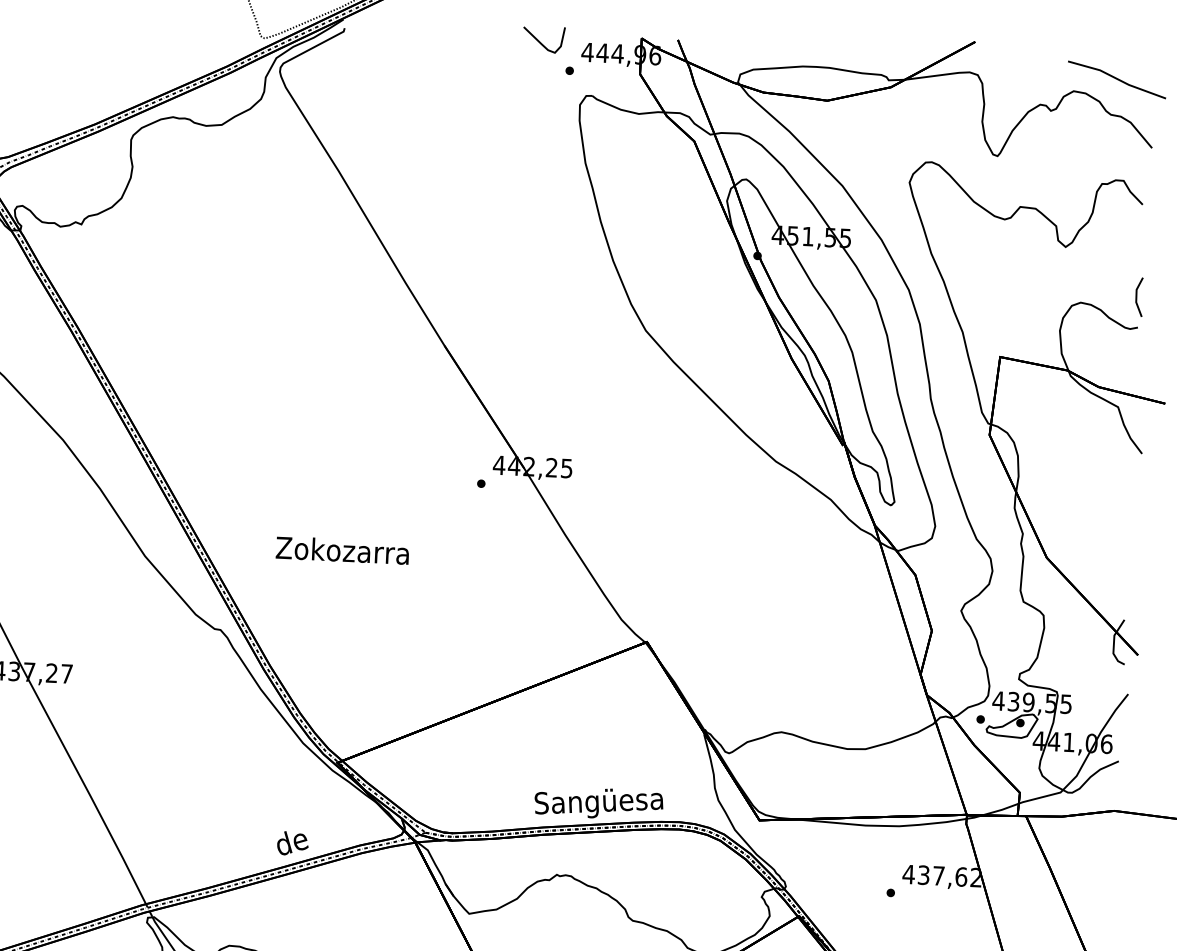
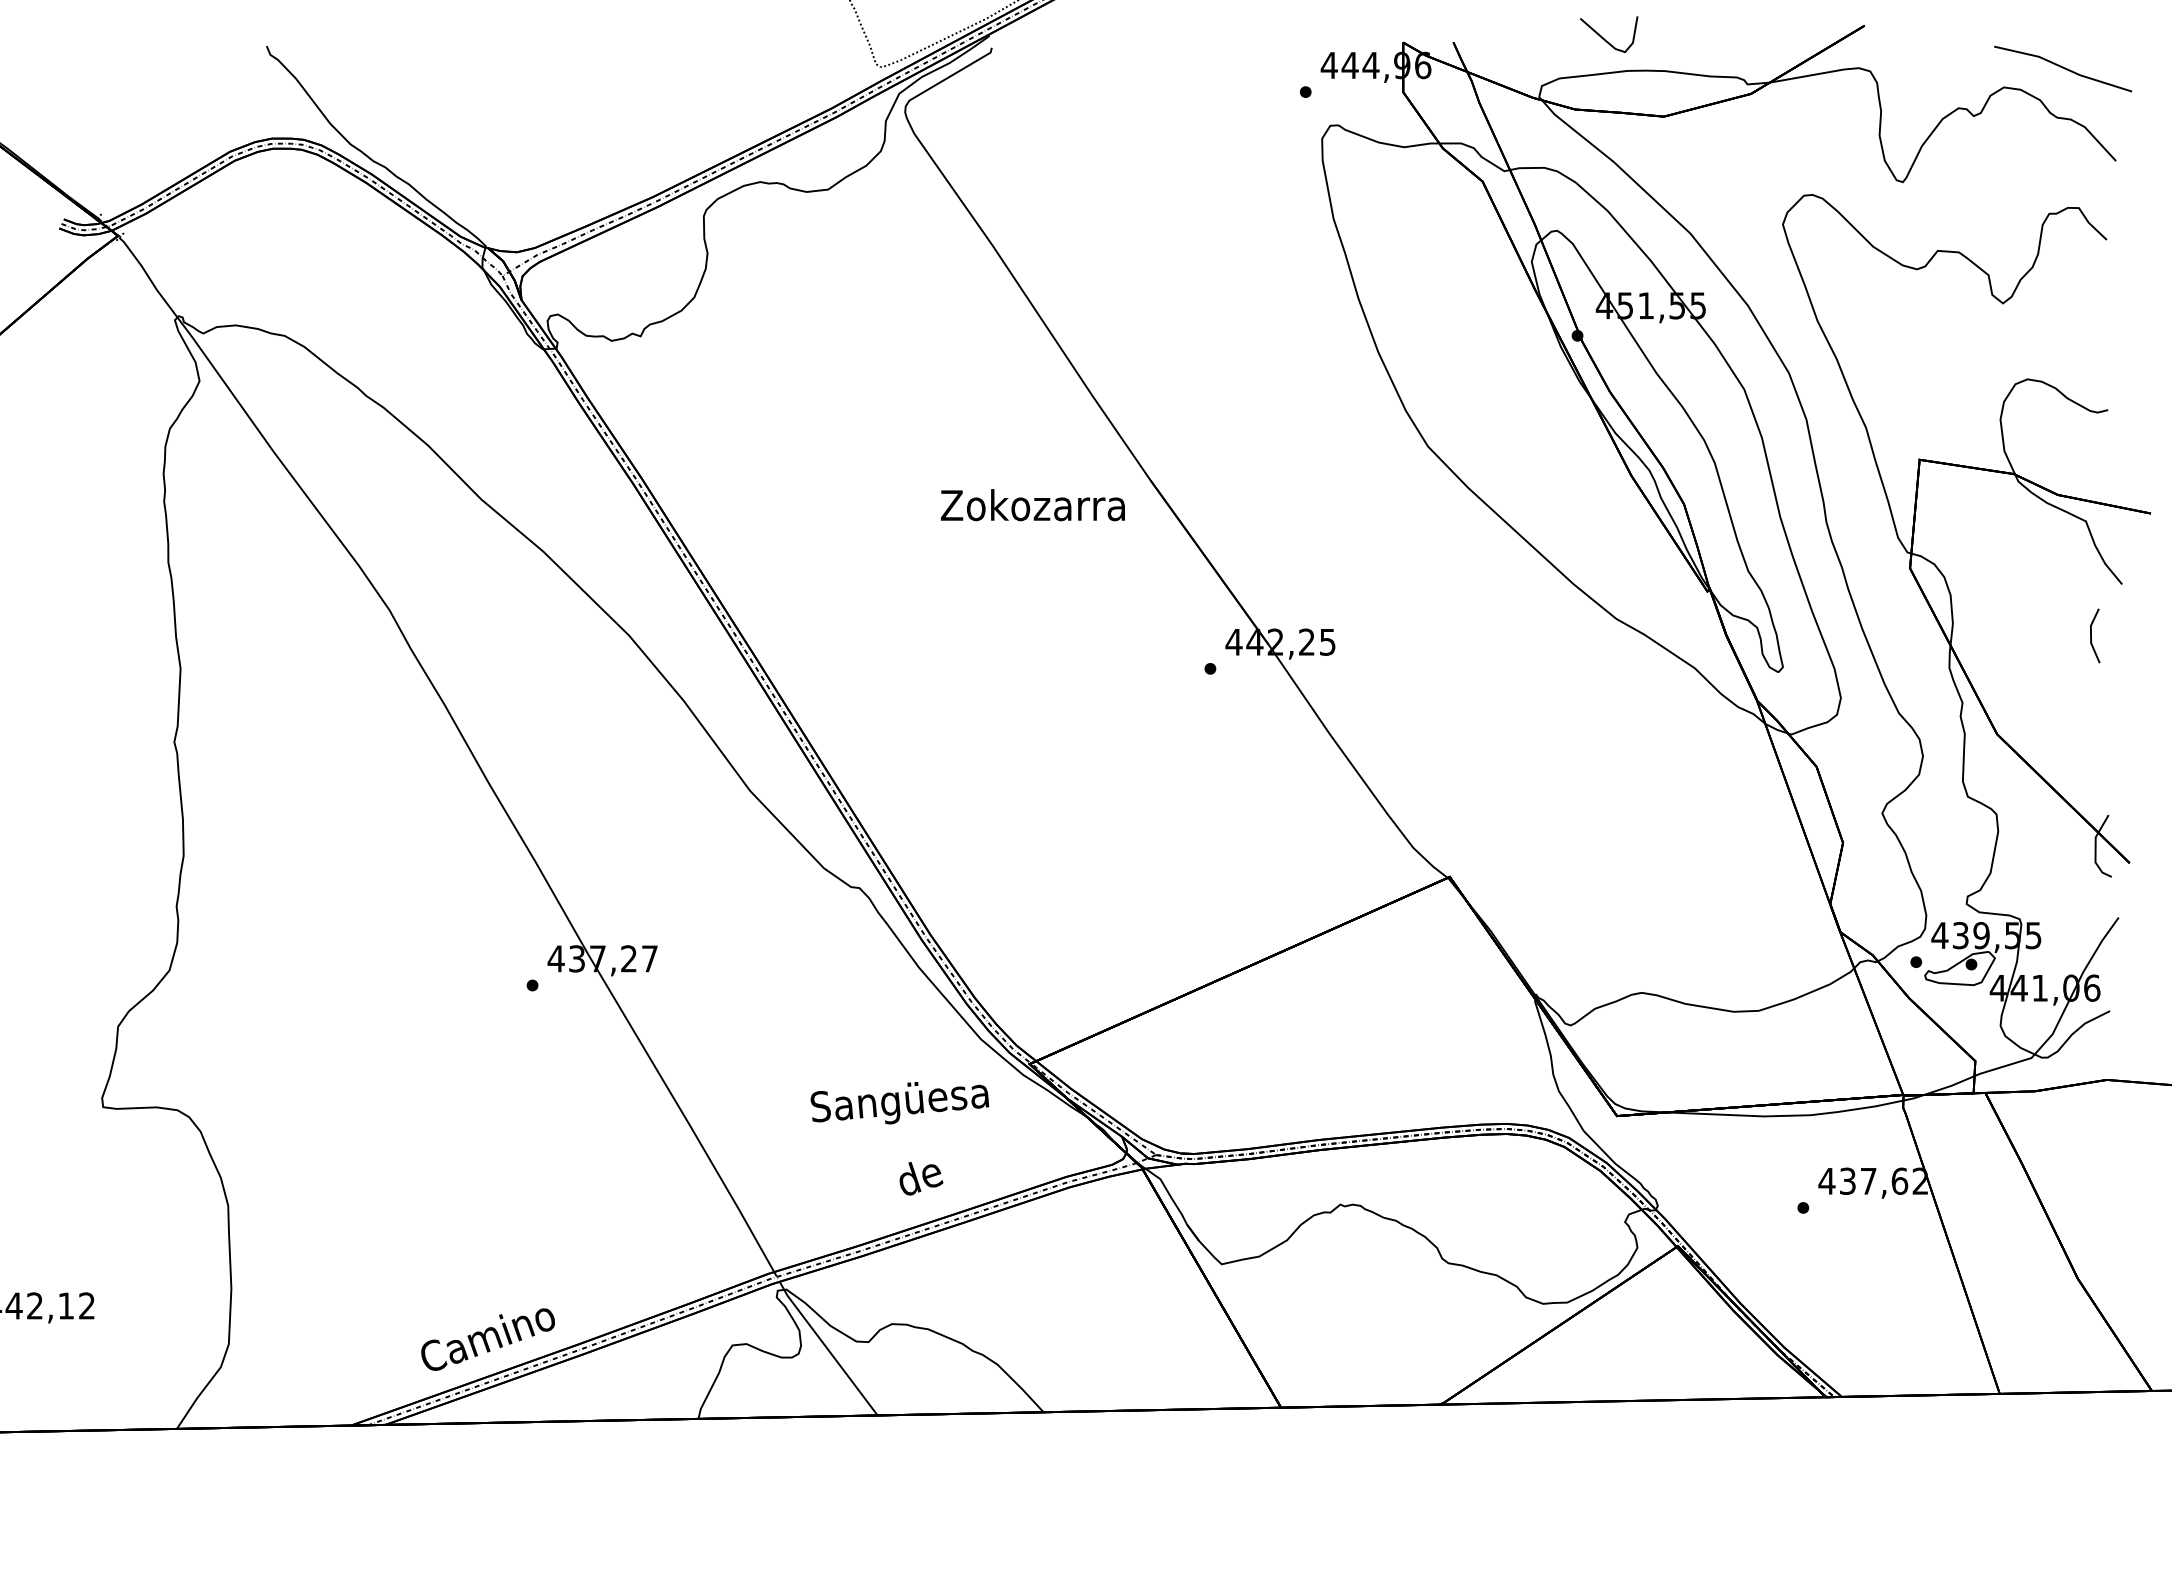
curve: (540, 42) -> (1604, 38), moved
line: (1136, 296) -> (2091, 635), moved
text: (342, 550) -> (1032, 505), moved
text: (598, 802) -> (899, 1102), moved
text: (293, 843) -> (921, 1178), moved

